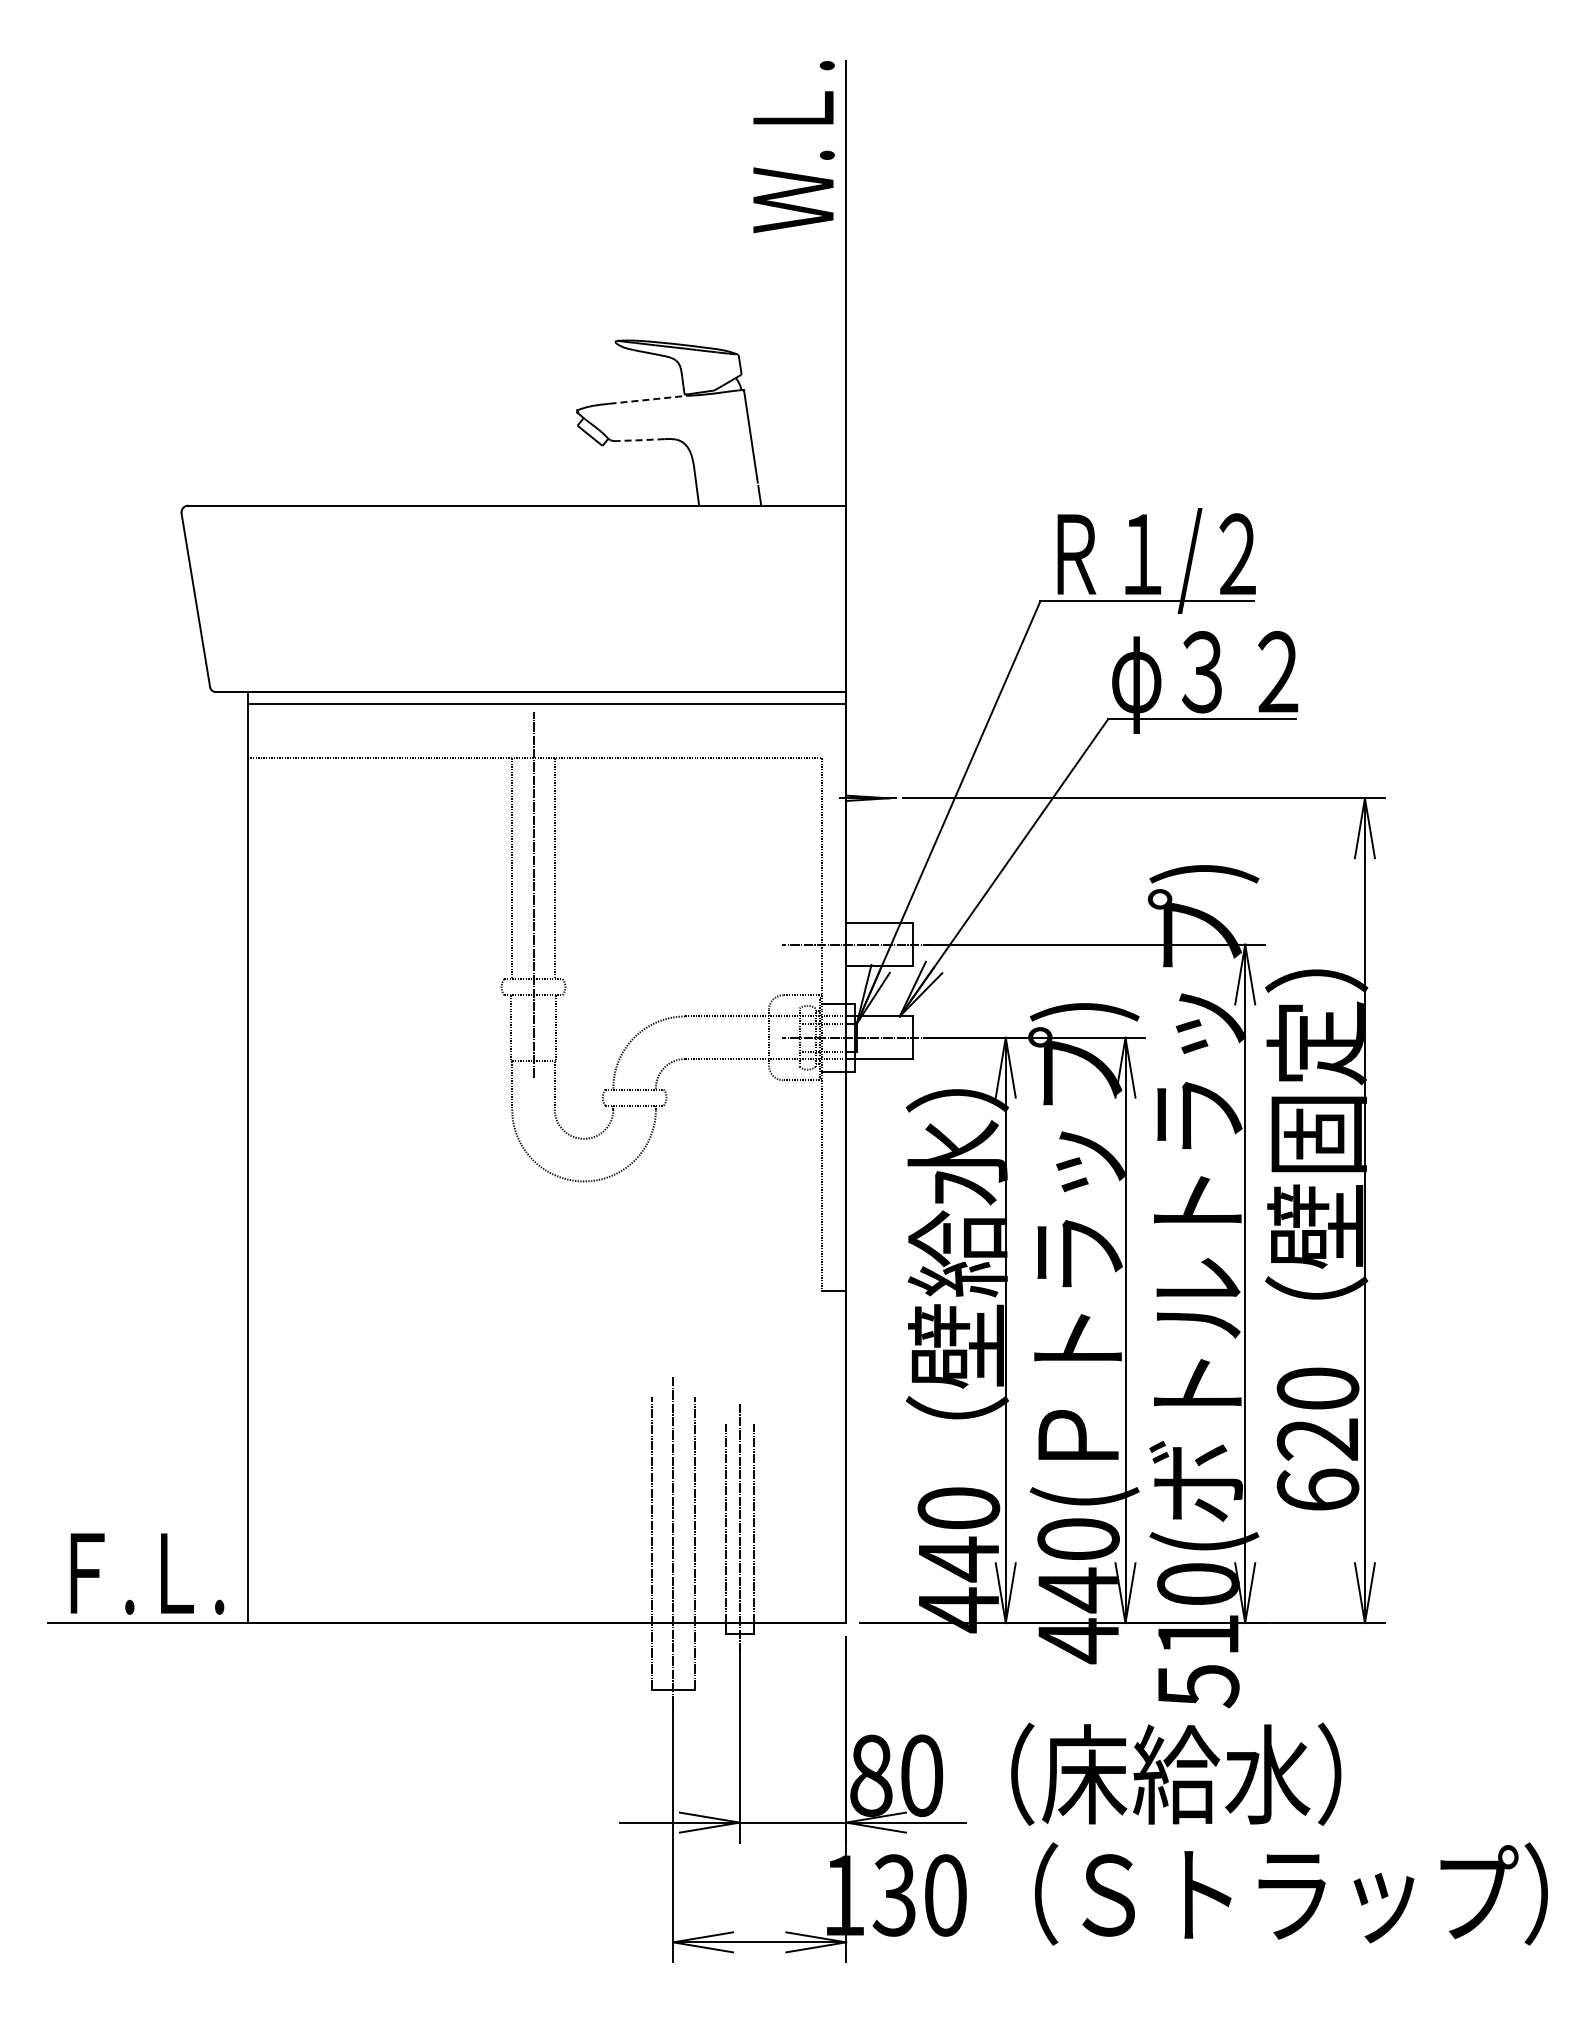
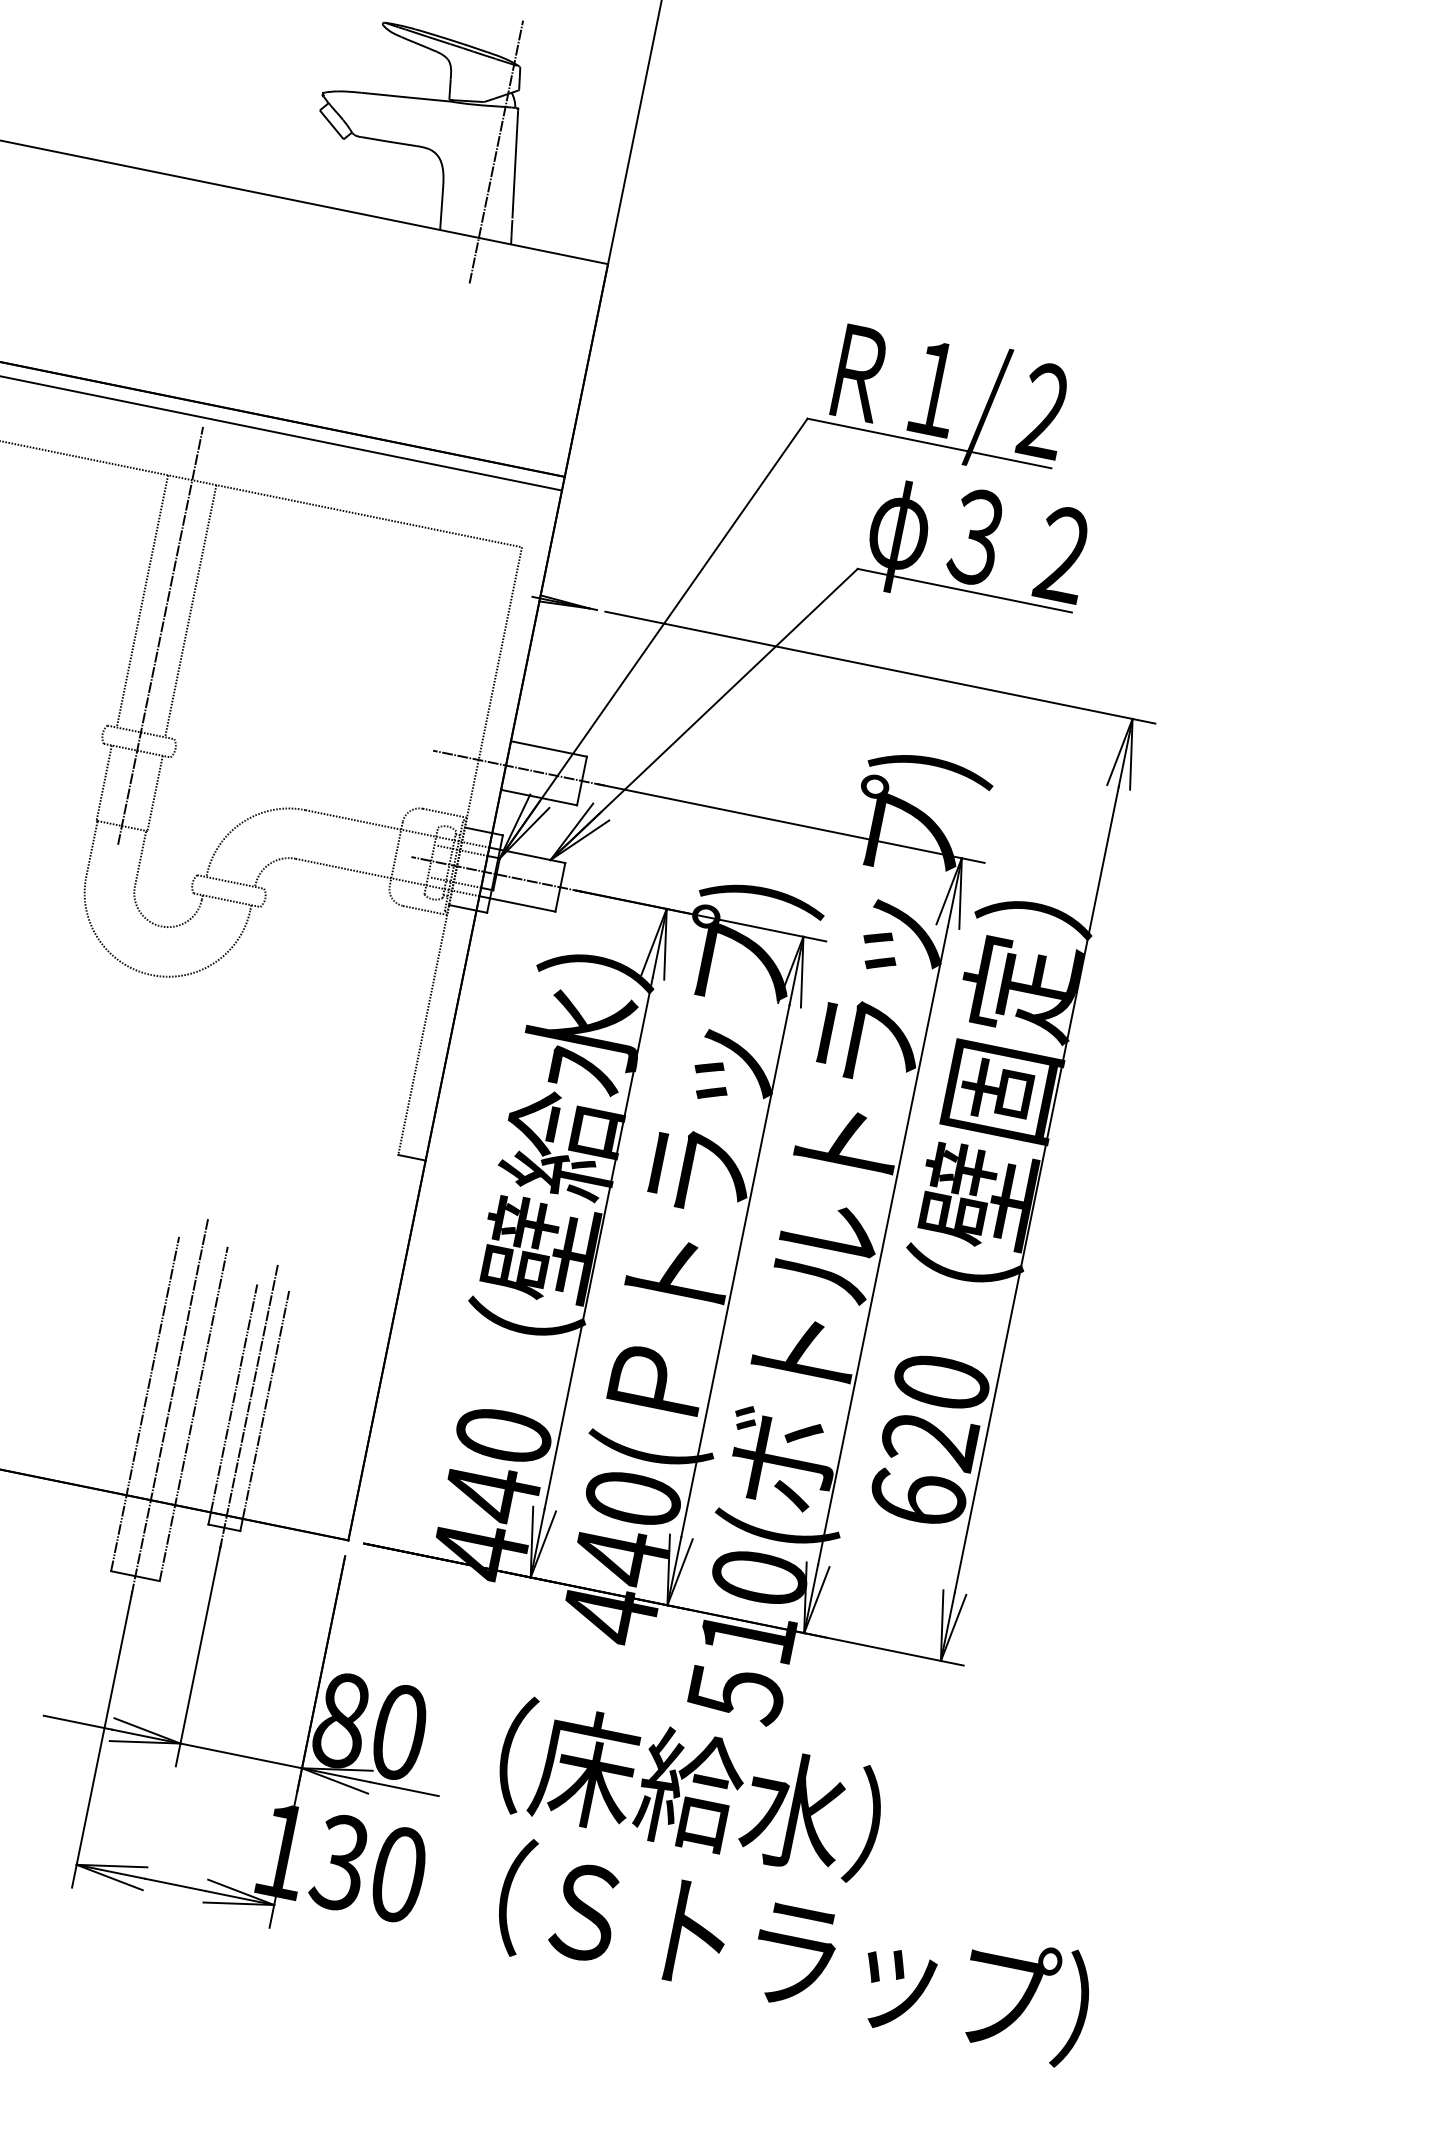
line: (649, 399) -> (408, 97), dashed -> solid
line: (733, 430) -> (496, 152), added
line: (641, 440) -> (389, 142), dashed -> solid

